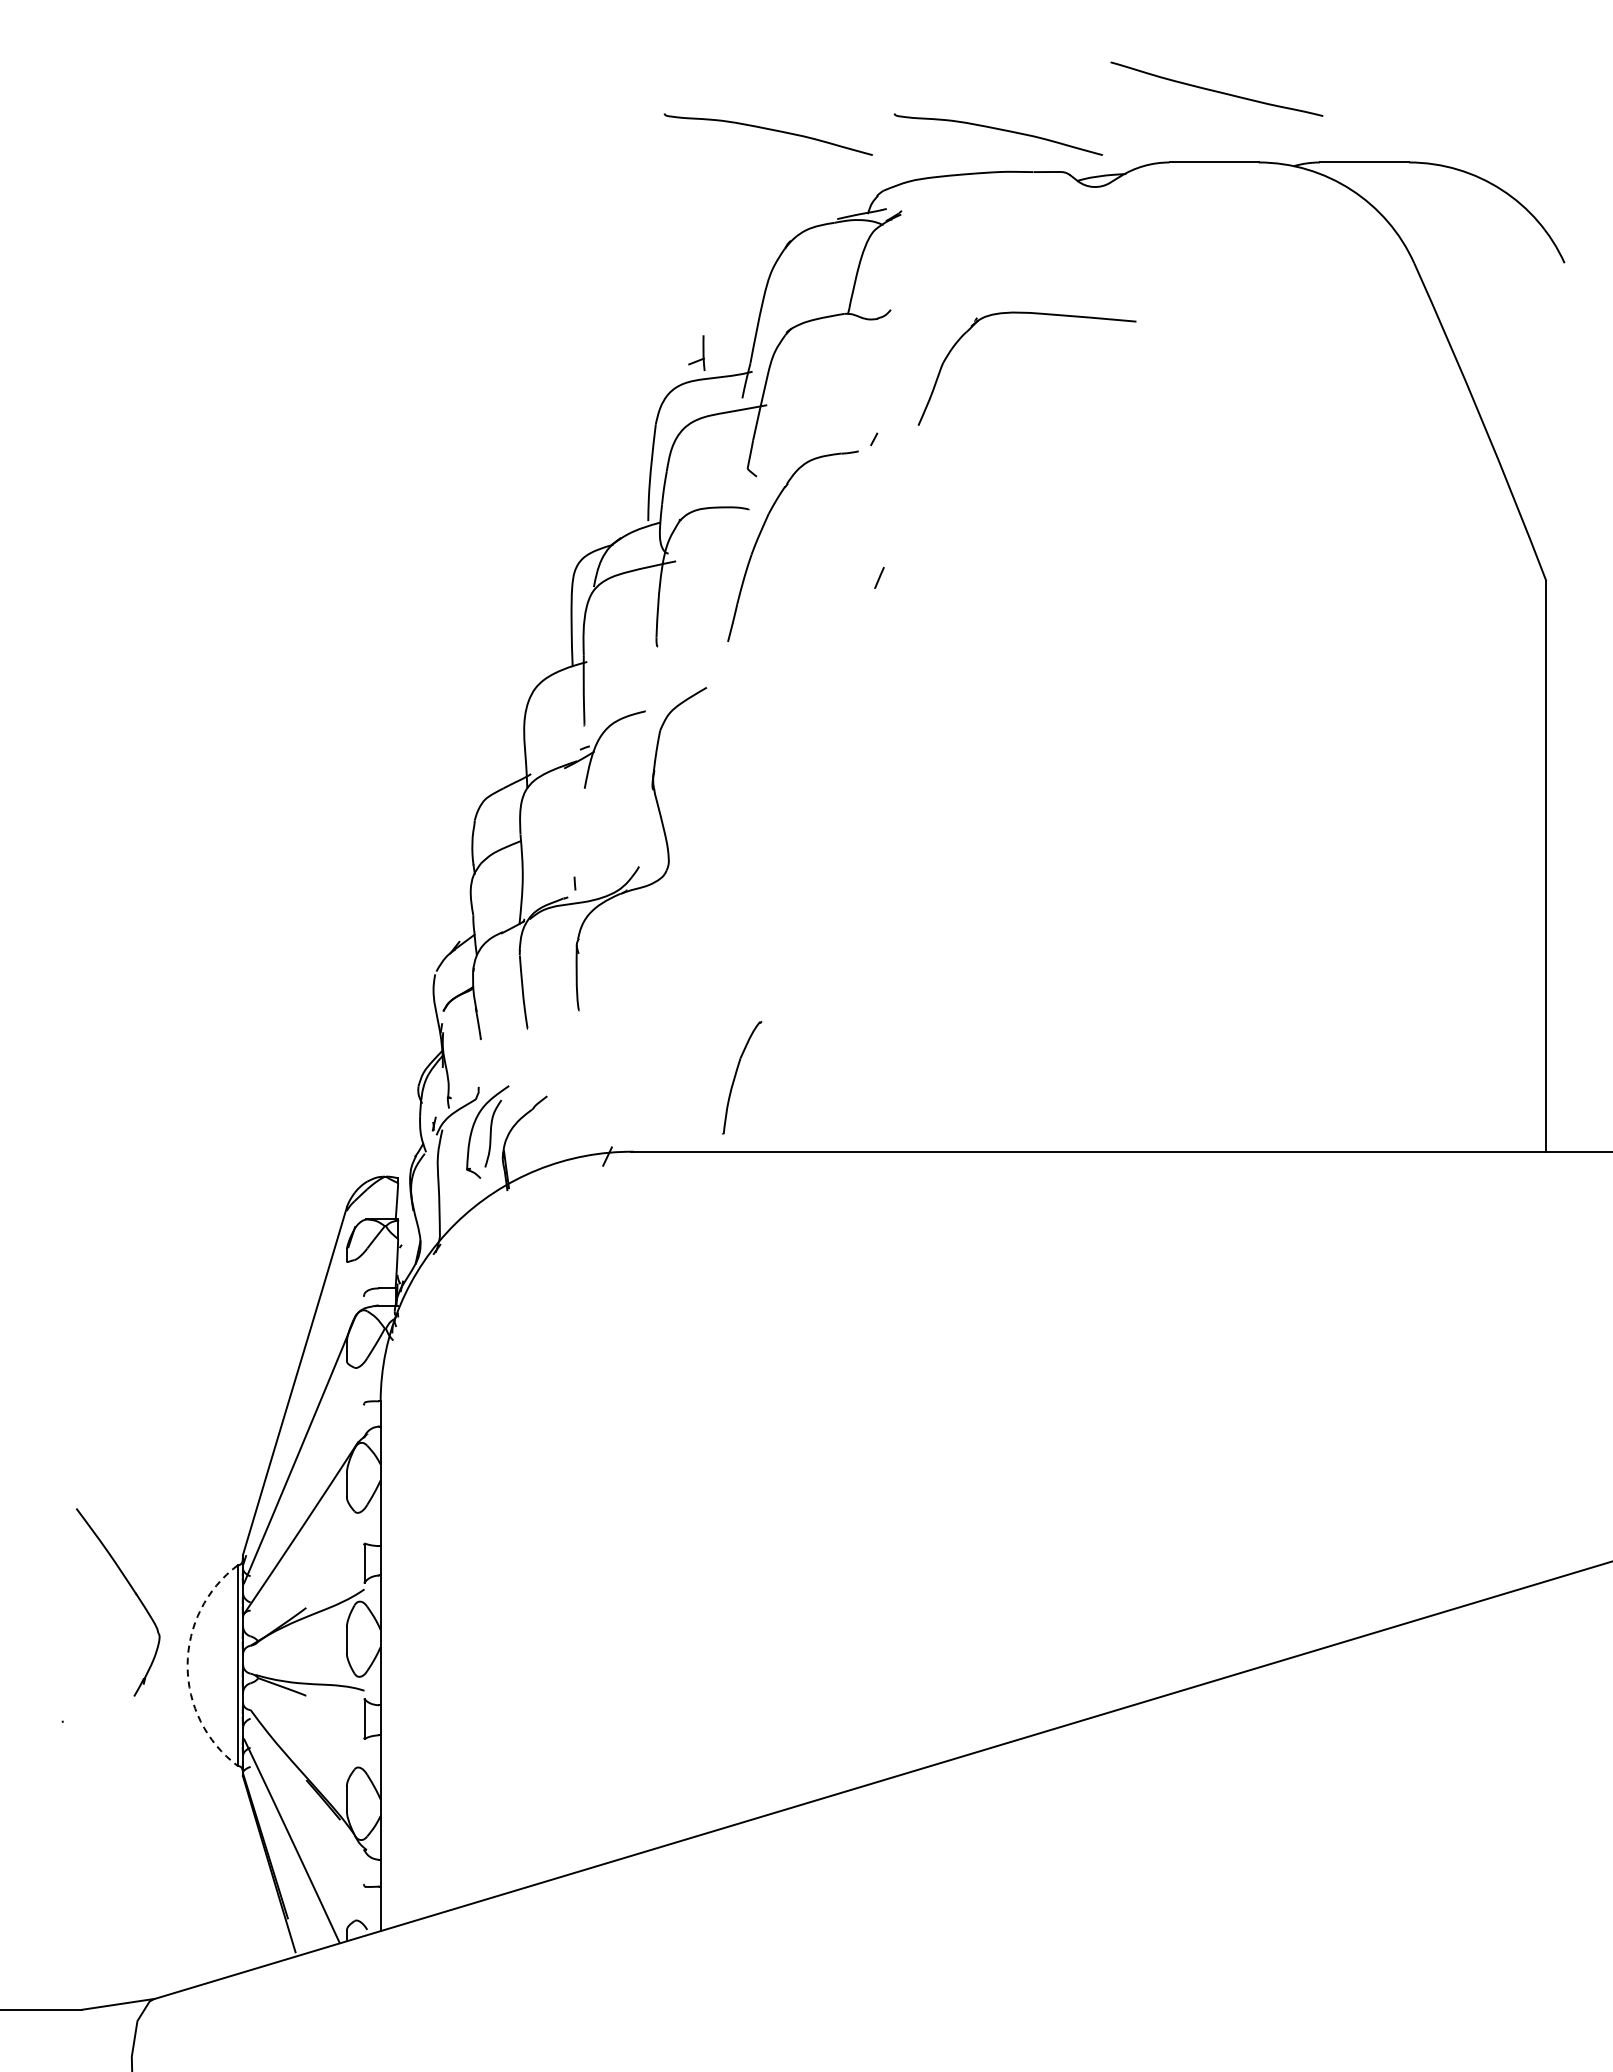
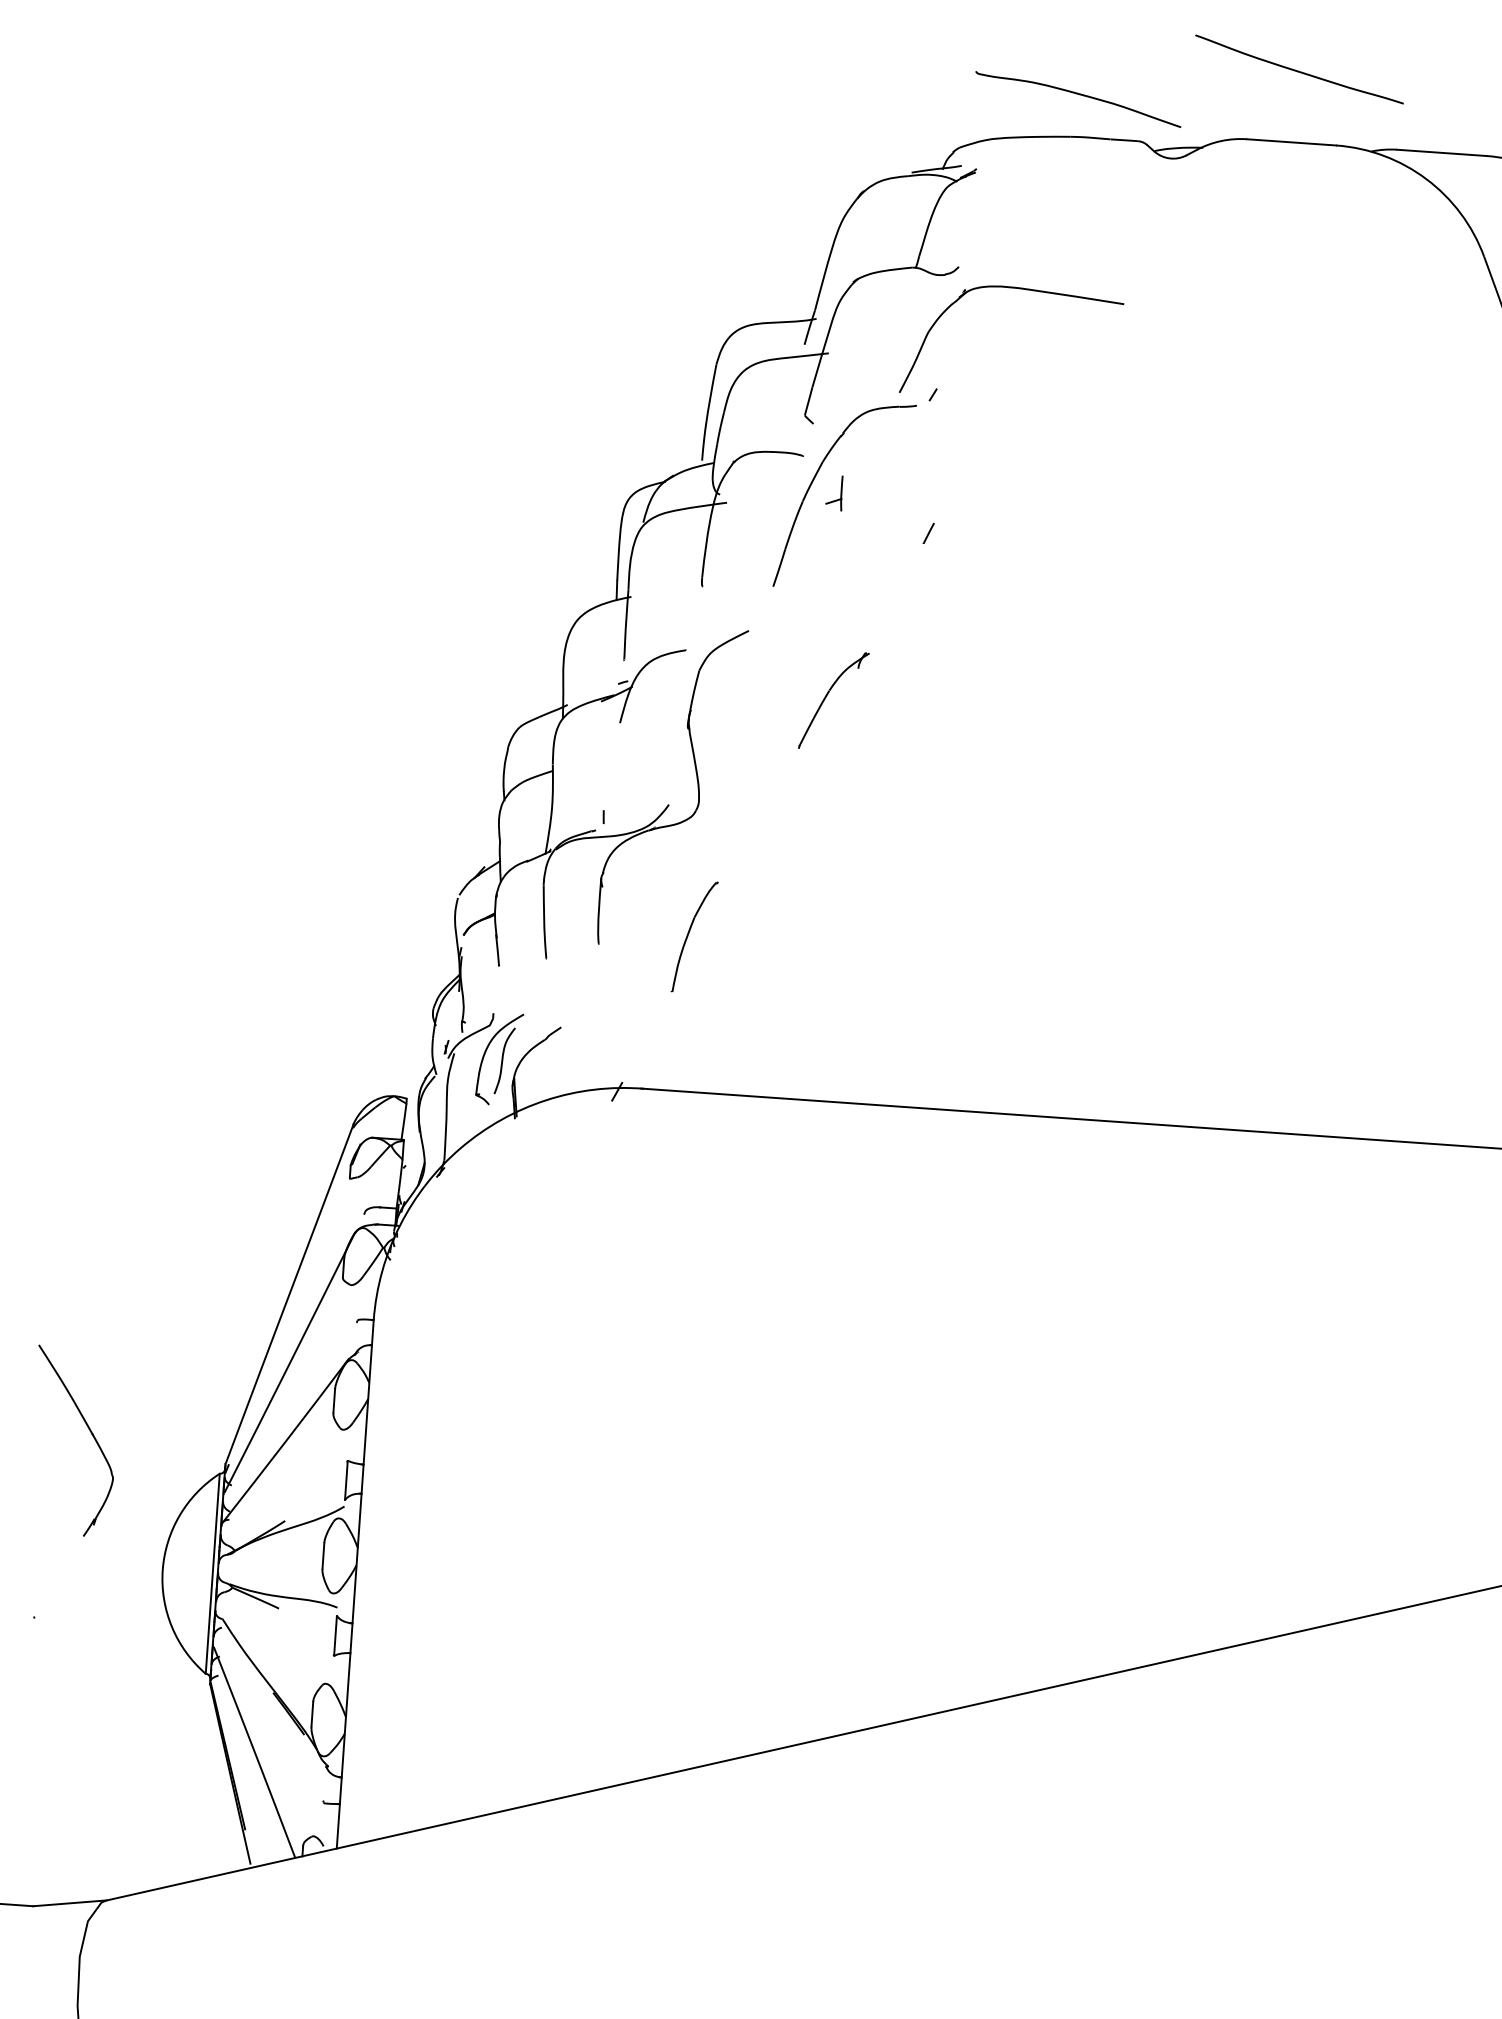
curve: (769, 130) -> (850, 79), removed
part: (1033, 314) -> (1022, 289), moved
part: (696, 352) -> (834, 492), moved
part: (789, 747) -> (827, 696), added
part: (736, 1075) -> (689, 934), moved
part: (132, 1590) -> (89, 1430), moved
arc: (187, 1665) -> (162, 1570), dashed -> solid

